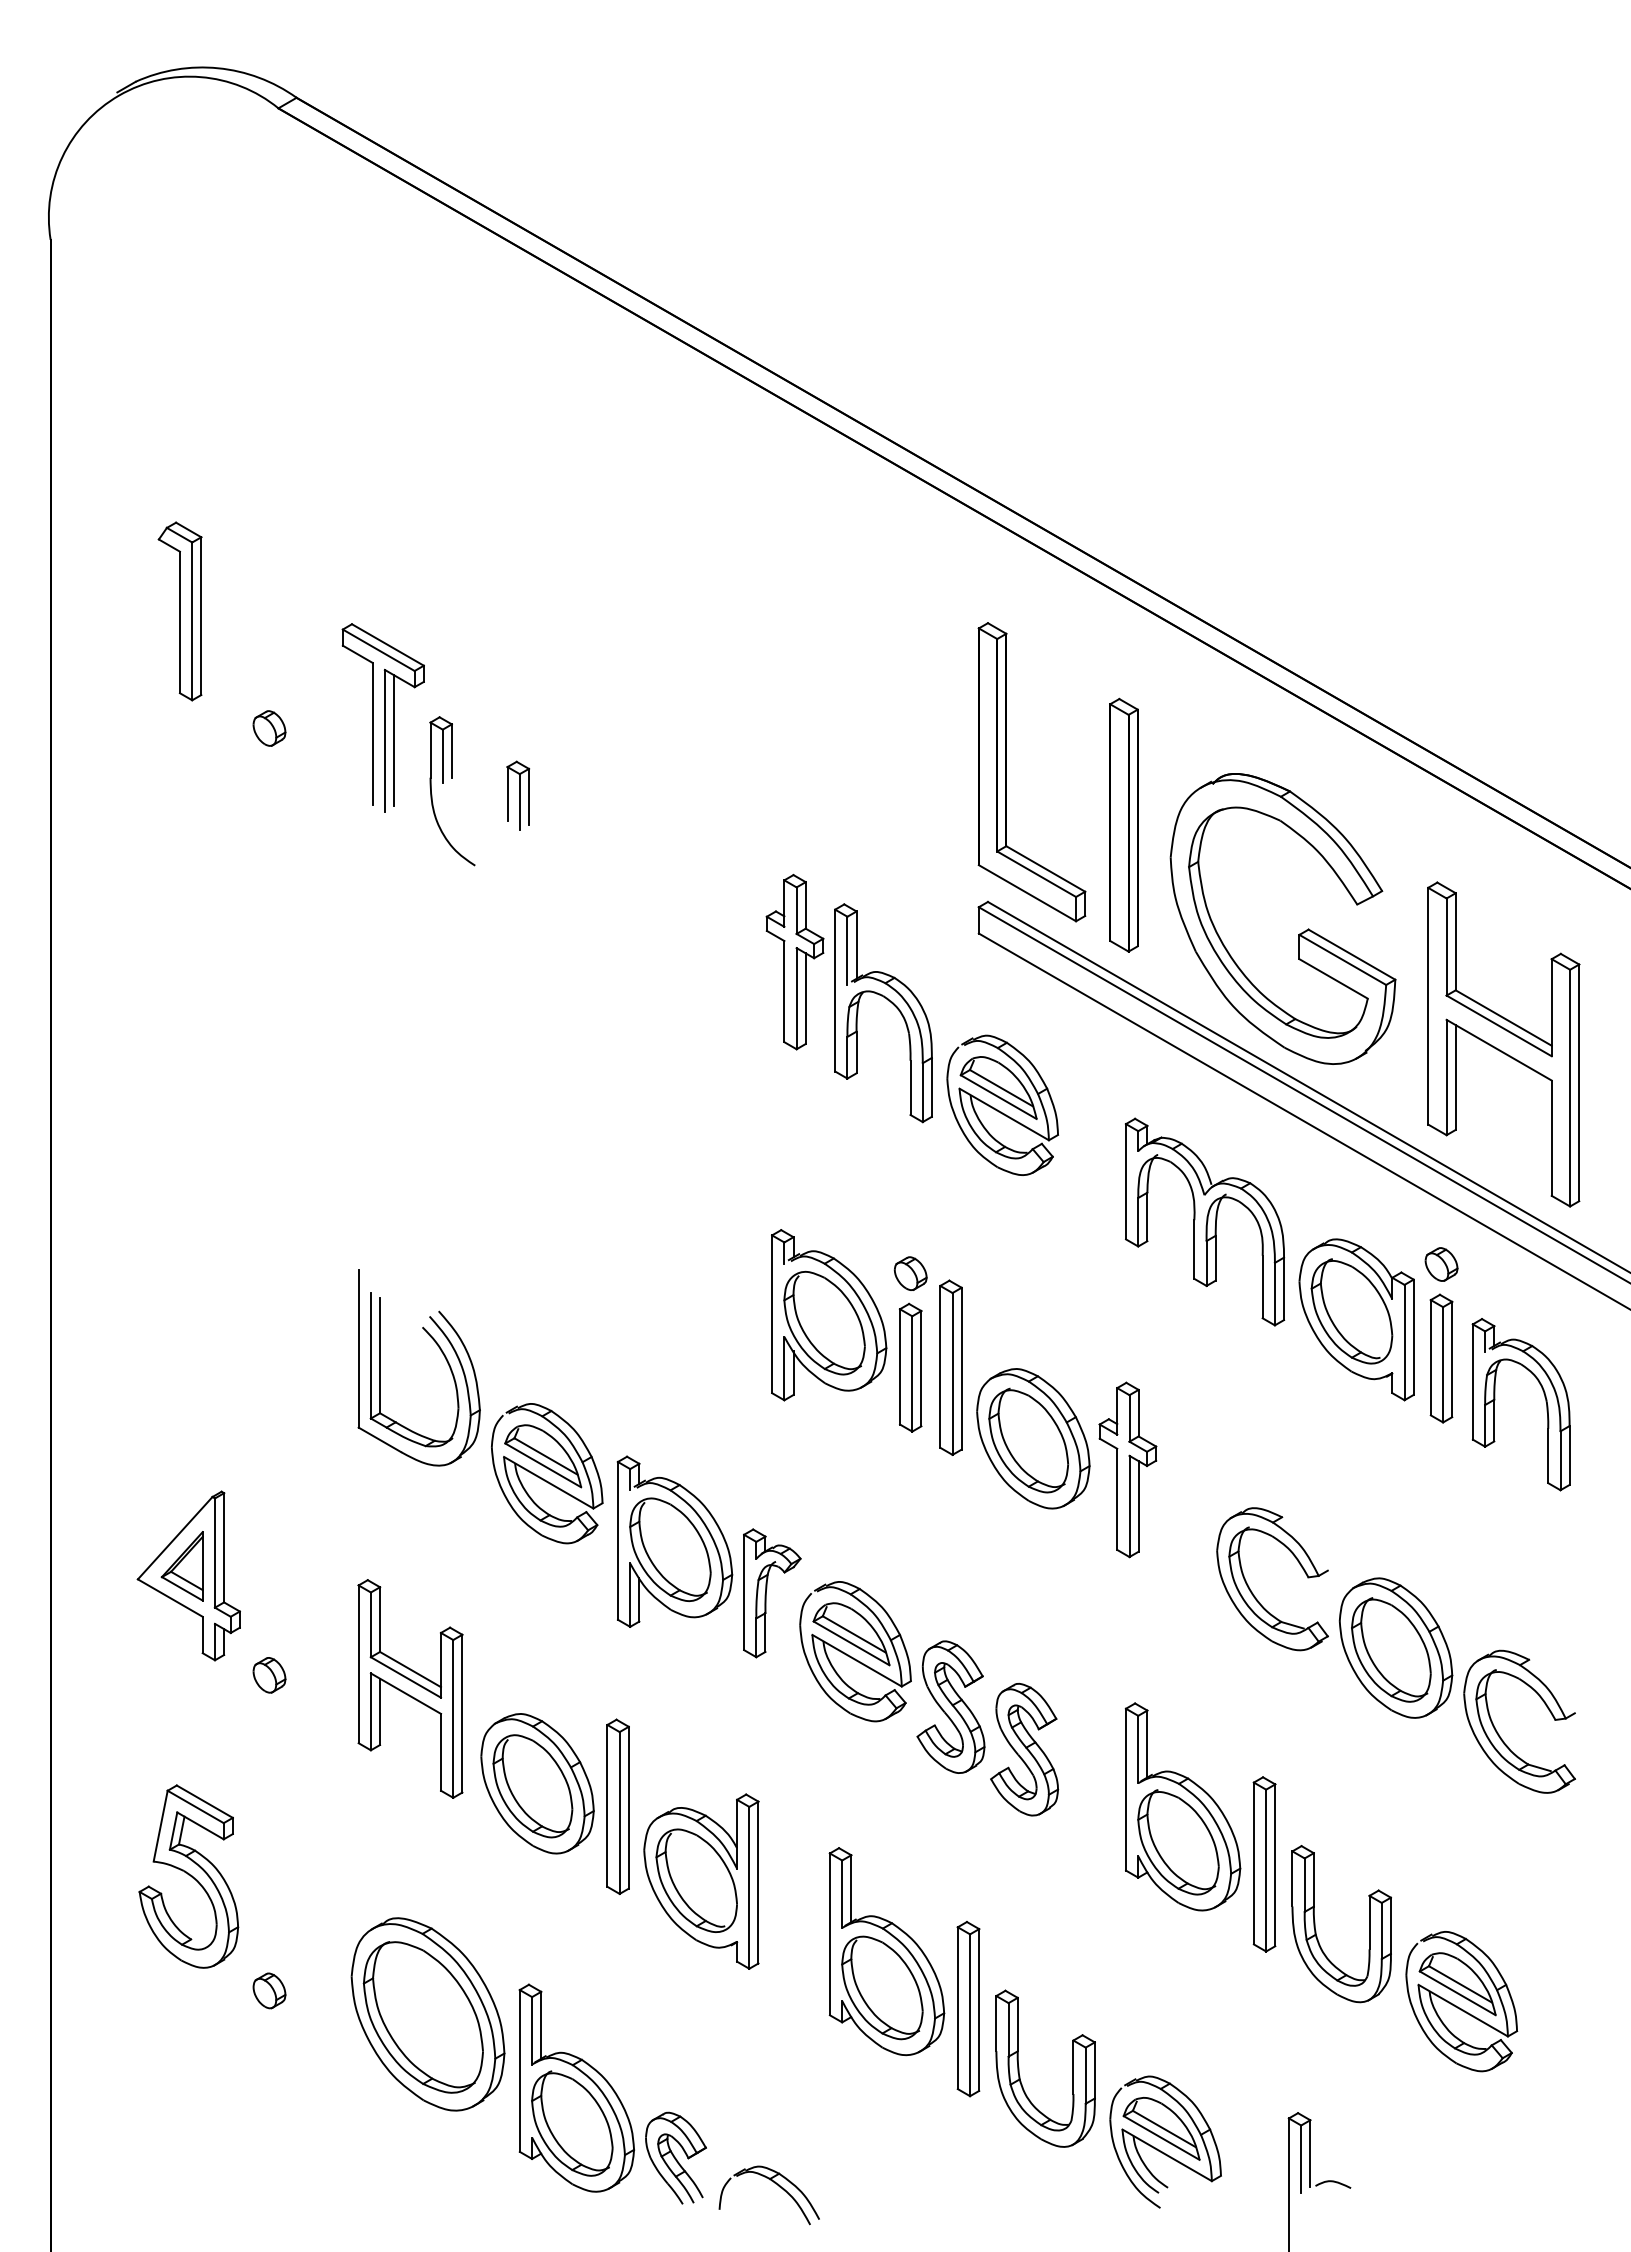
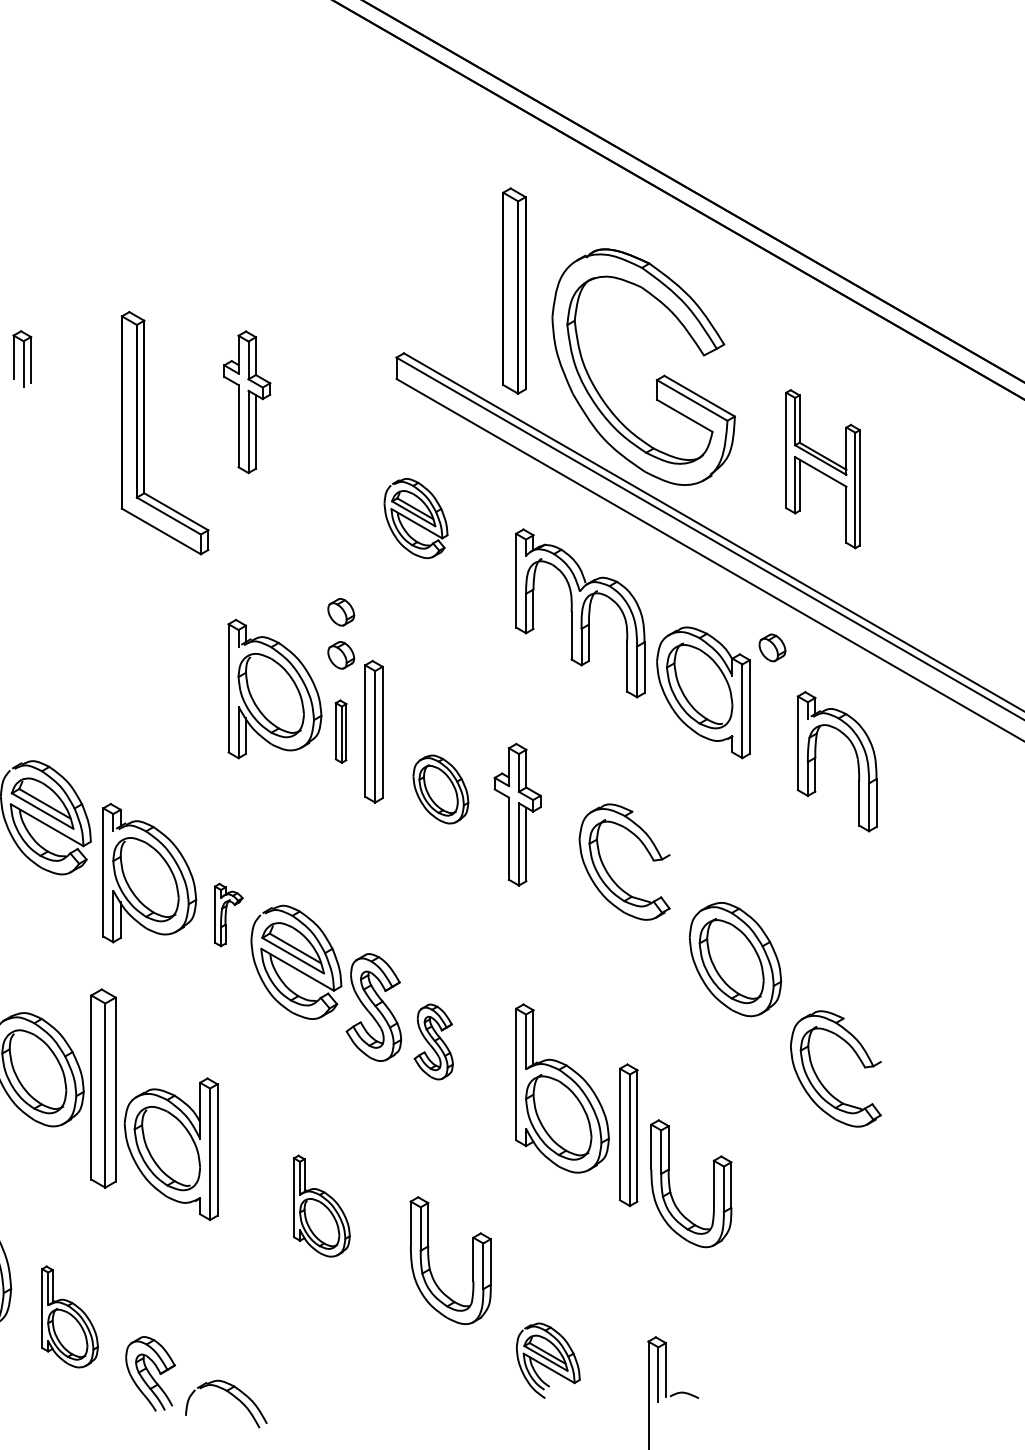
part: (1006, 772) -> (144, 433), moved
part: (518, 795) -> (22, 358), moved
part: (892, 1004) -> (326, 436), removed
part: (1503, 1044) -> (822, 469), size x0.6
part: (1002, 1104) -> (415, 517), size x0.7
part: (910, 1220) -> (341, 612), added
part: (1441, 1358) -> (772, 724), removed
part: (910, 1367) -> (341, 731), size x0.6
part: (1033, 1438) -> (440, 789), size x0.6
part: (1252, 1591) -> (608, 872), moved
part: (772, 1593) -> (228, 915), size x0.6
part: (1498, 1732) -> (818, 1077), moved
part: (1024, 1749) -> (433, 1041), size x0.7
part: (617, 1806) -> (103, 1088), size x1.4
part: (886, 1951) -> (321, 1206), size x0.6
part: (1461, 2001) -> (788, 1246), removed
part: (968, 2009) -> (388, 1253), removed
part: (1019, 2068) -> (429, 1260), moved
part: (576, 2087) -> (69, 1316), size x0.6
part: (1165, 2141) -> (548, 1360), size x0.7

